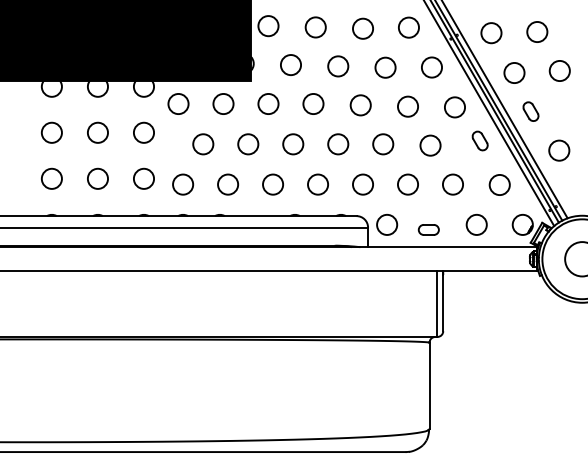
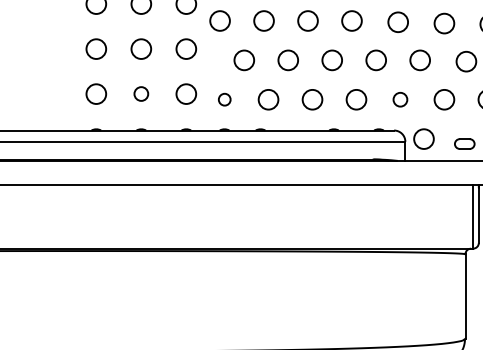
circle: (97, 178) -> (140, 93), size x0.7
circle: (183, 184) -> (224, 99), size x0.6
circle: (362, 184) -> (399, 99), size x0.7

